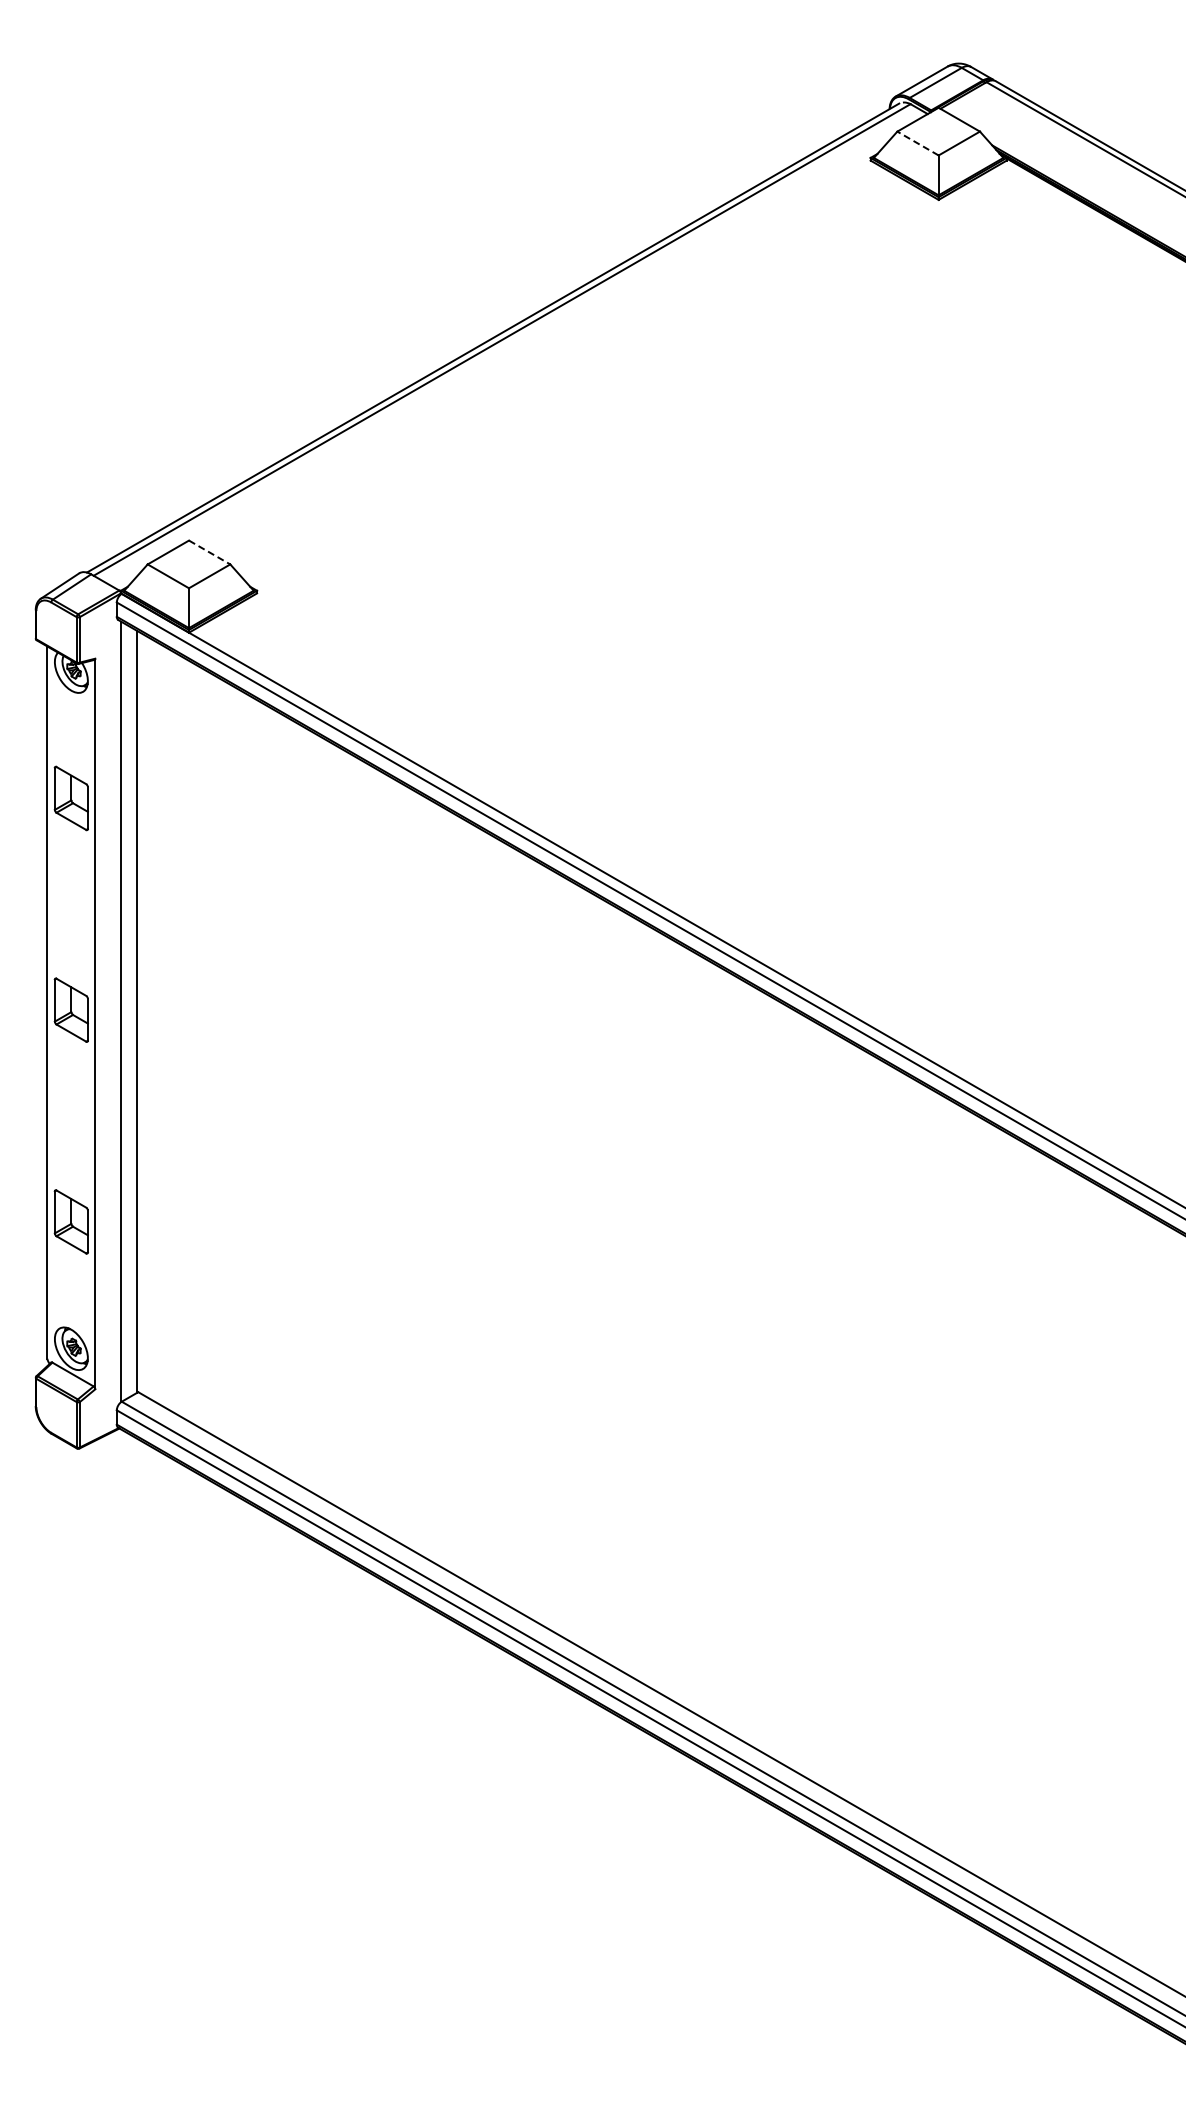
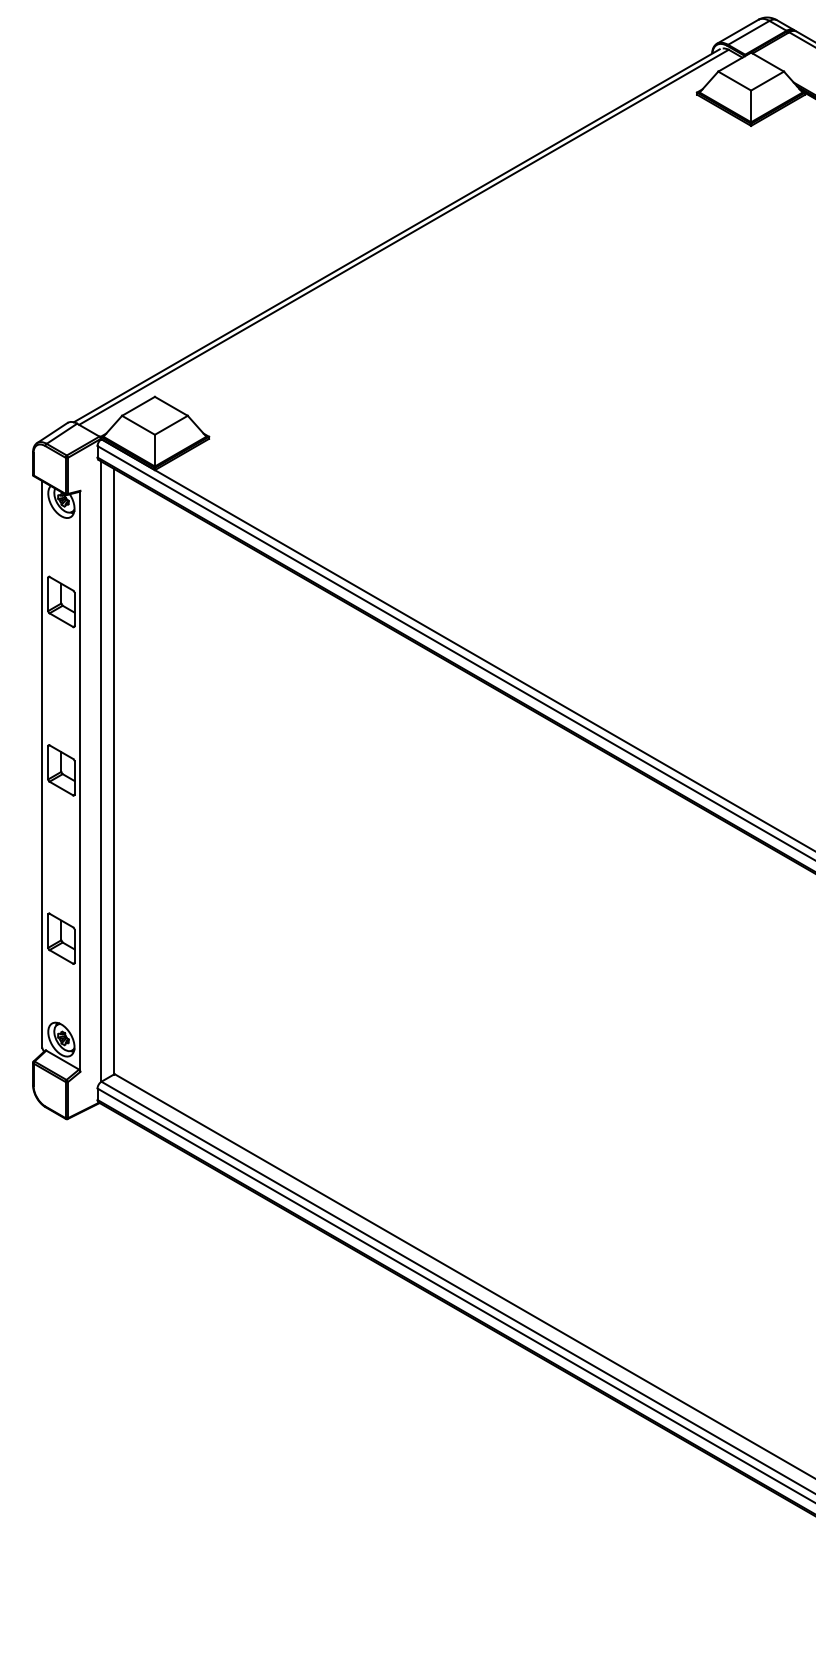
line: (918, 143) -> (735, 81), dashed -> solid
line: (209, 552) -> (171, 406), dashed -> solid

